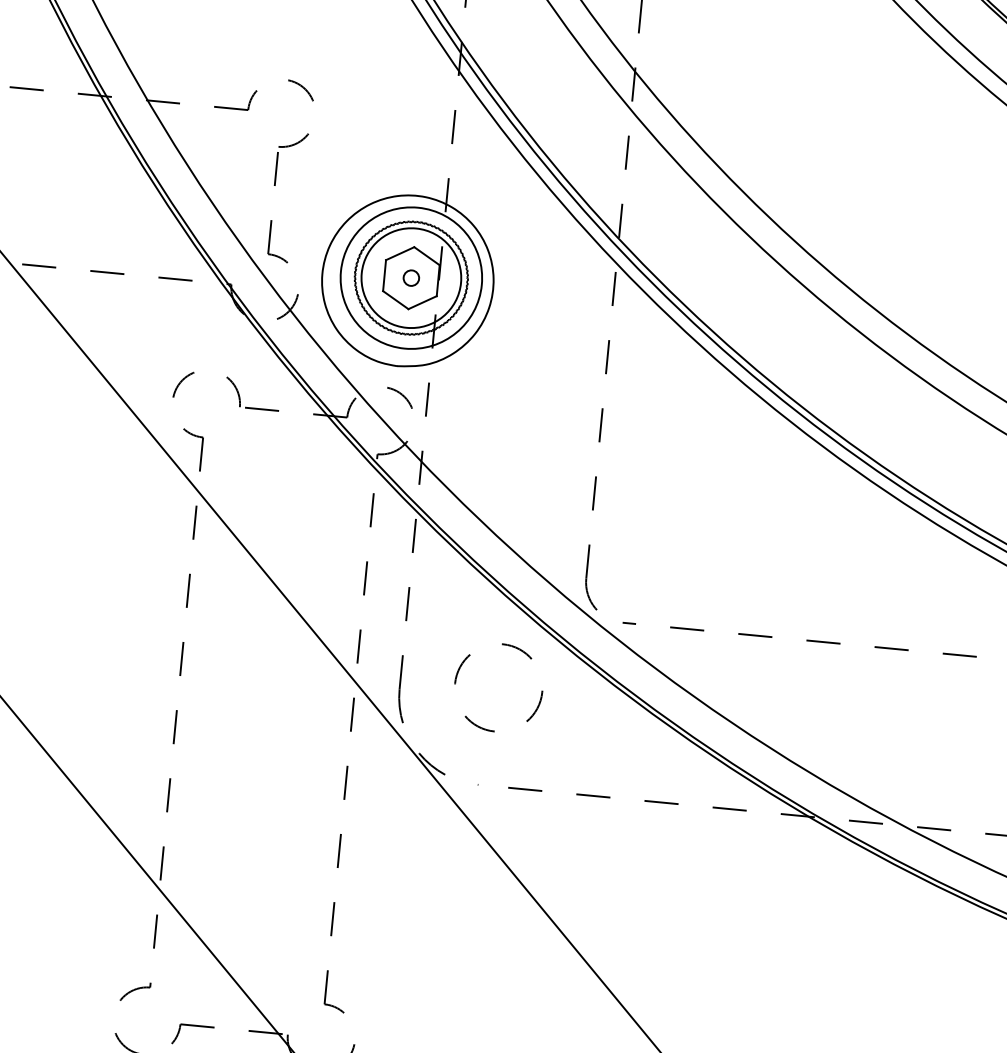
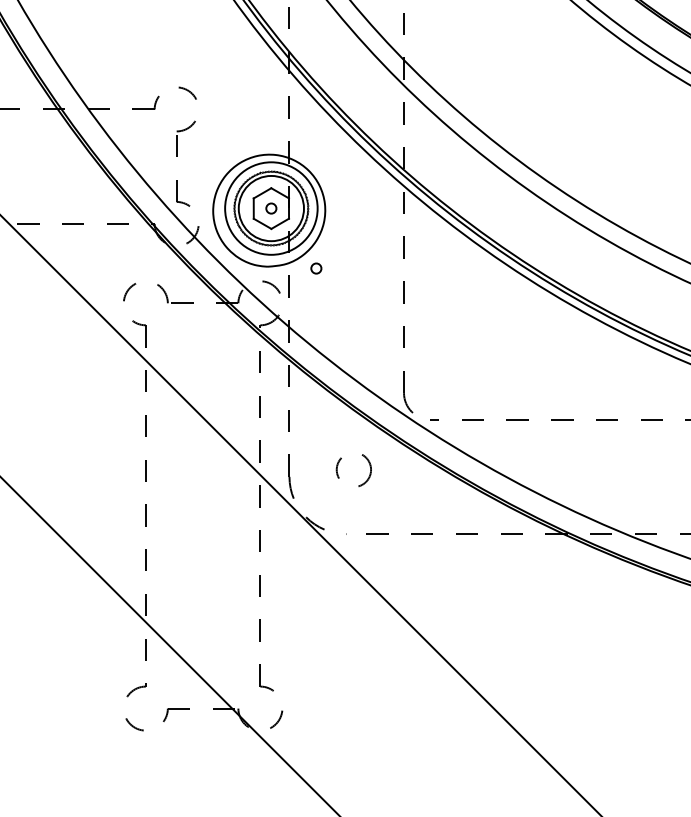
circle: (471, 376) -> (316, 268), added
circle: (498, 687) -> (353, 469), size x0.6

